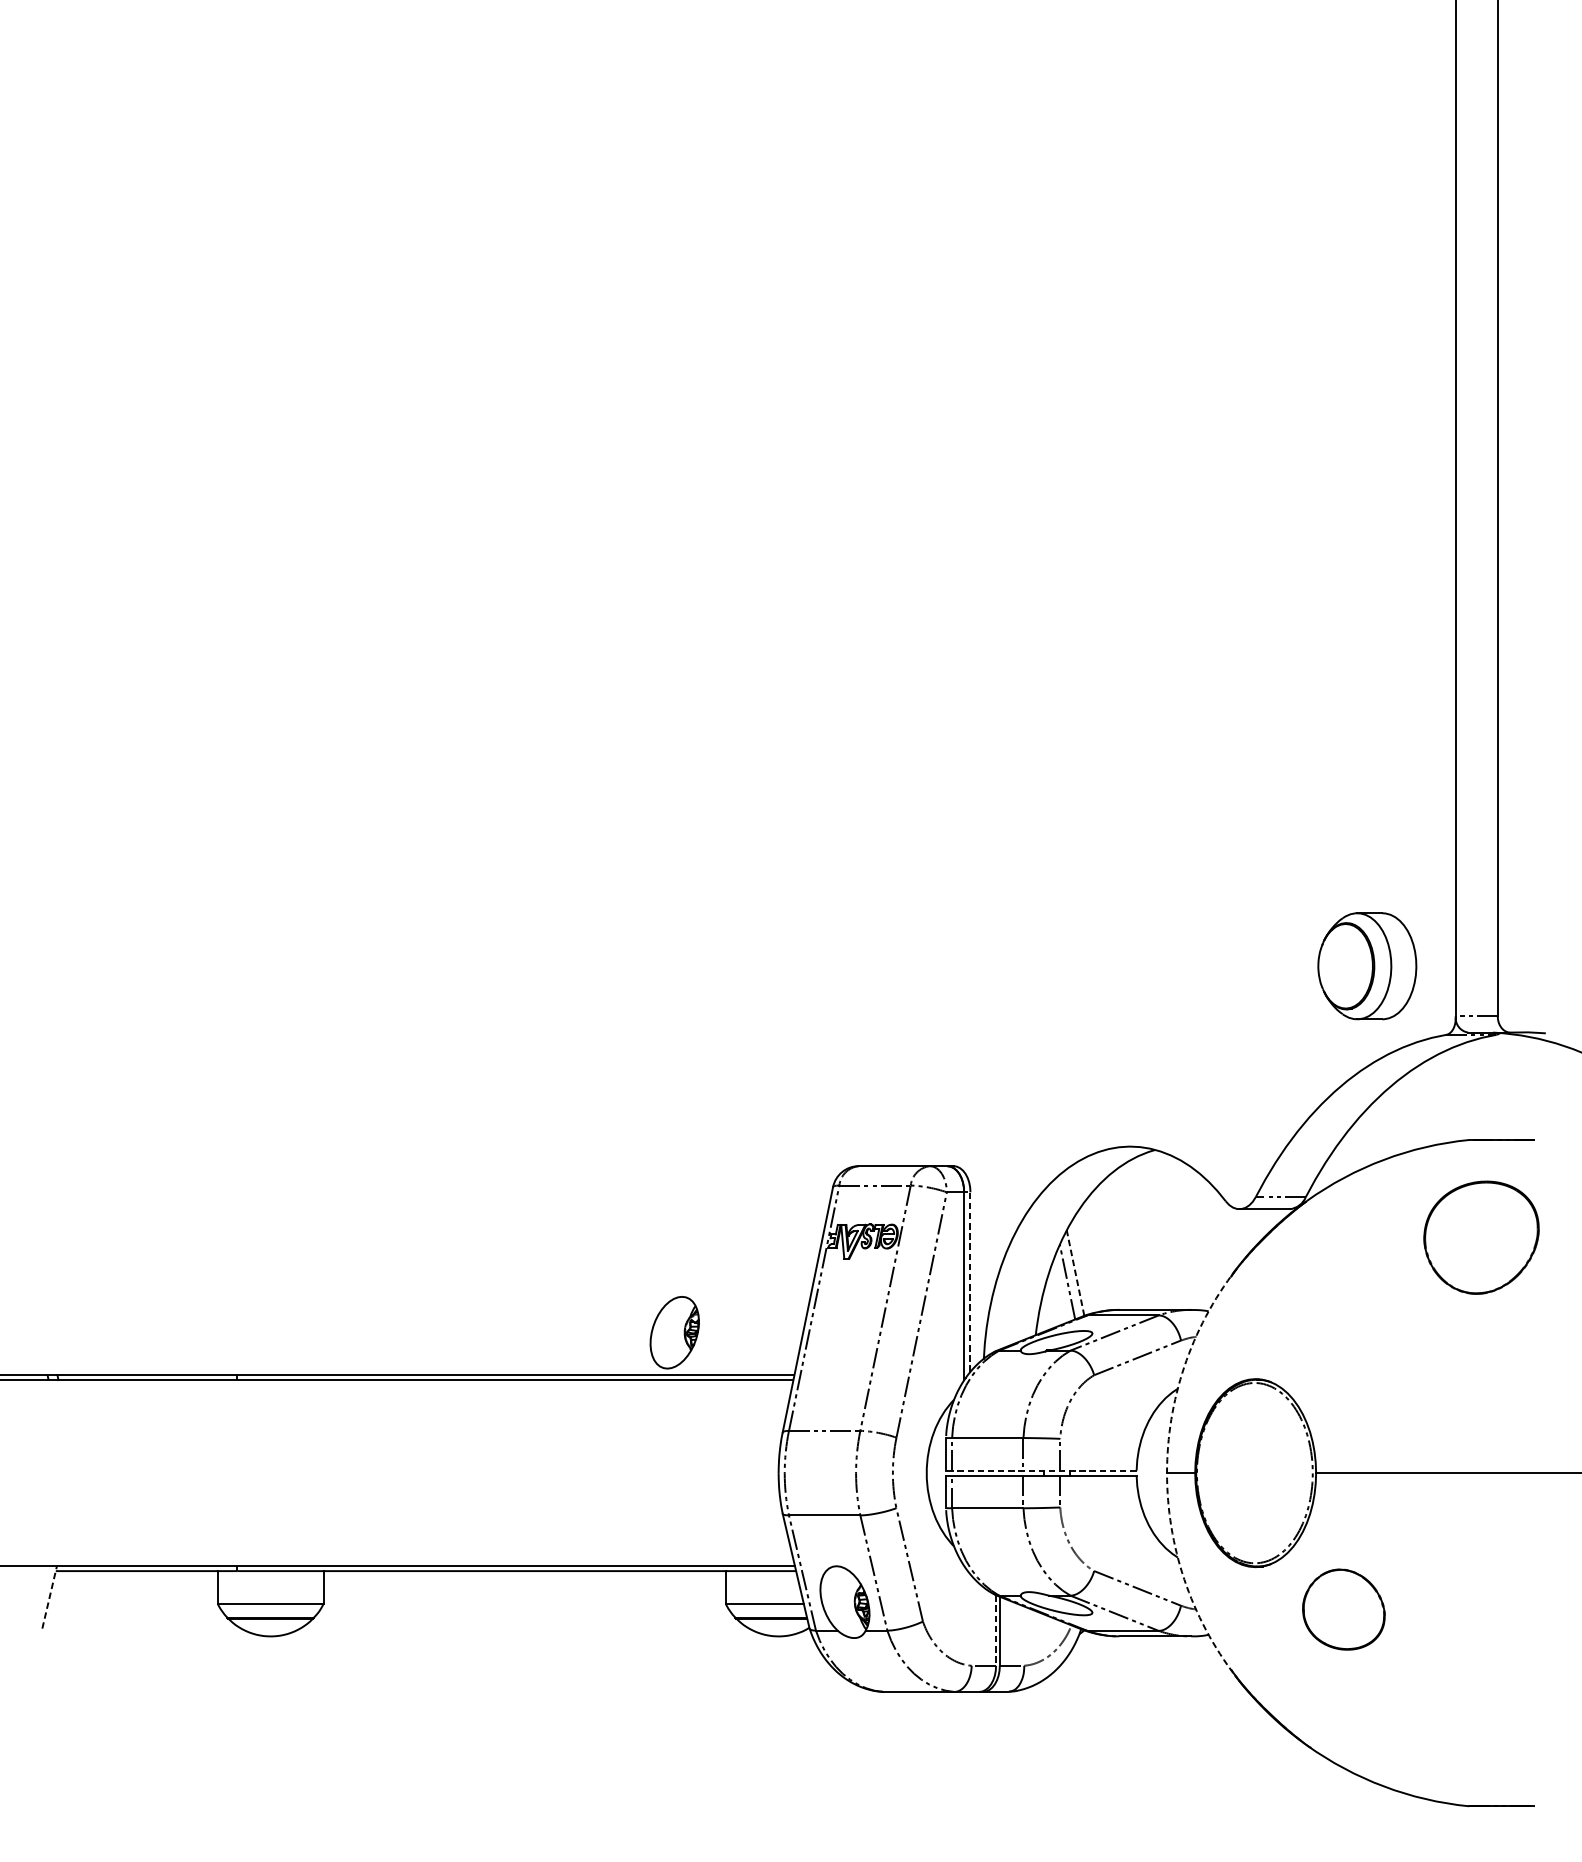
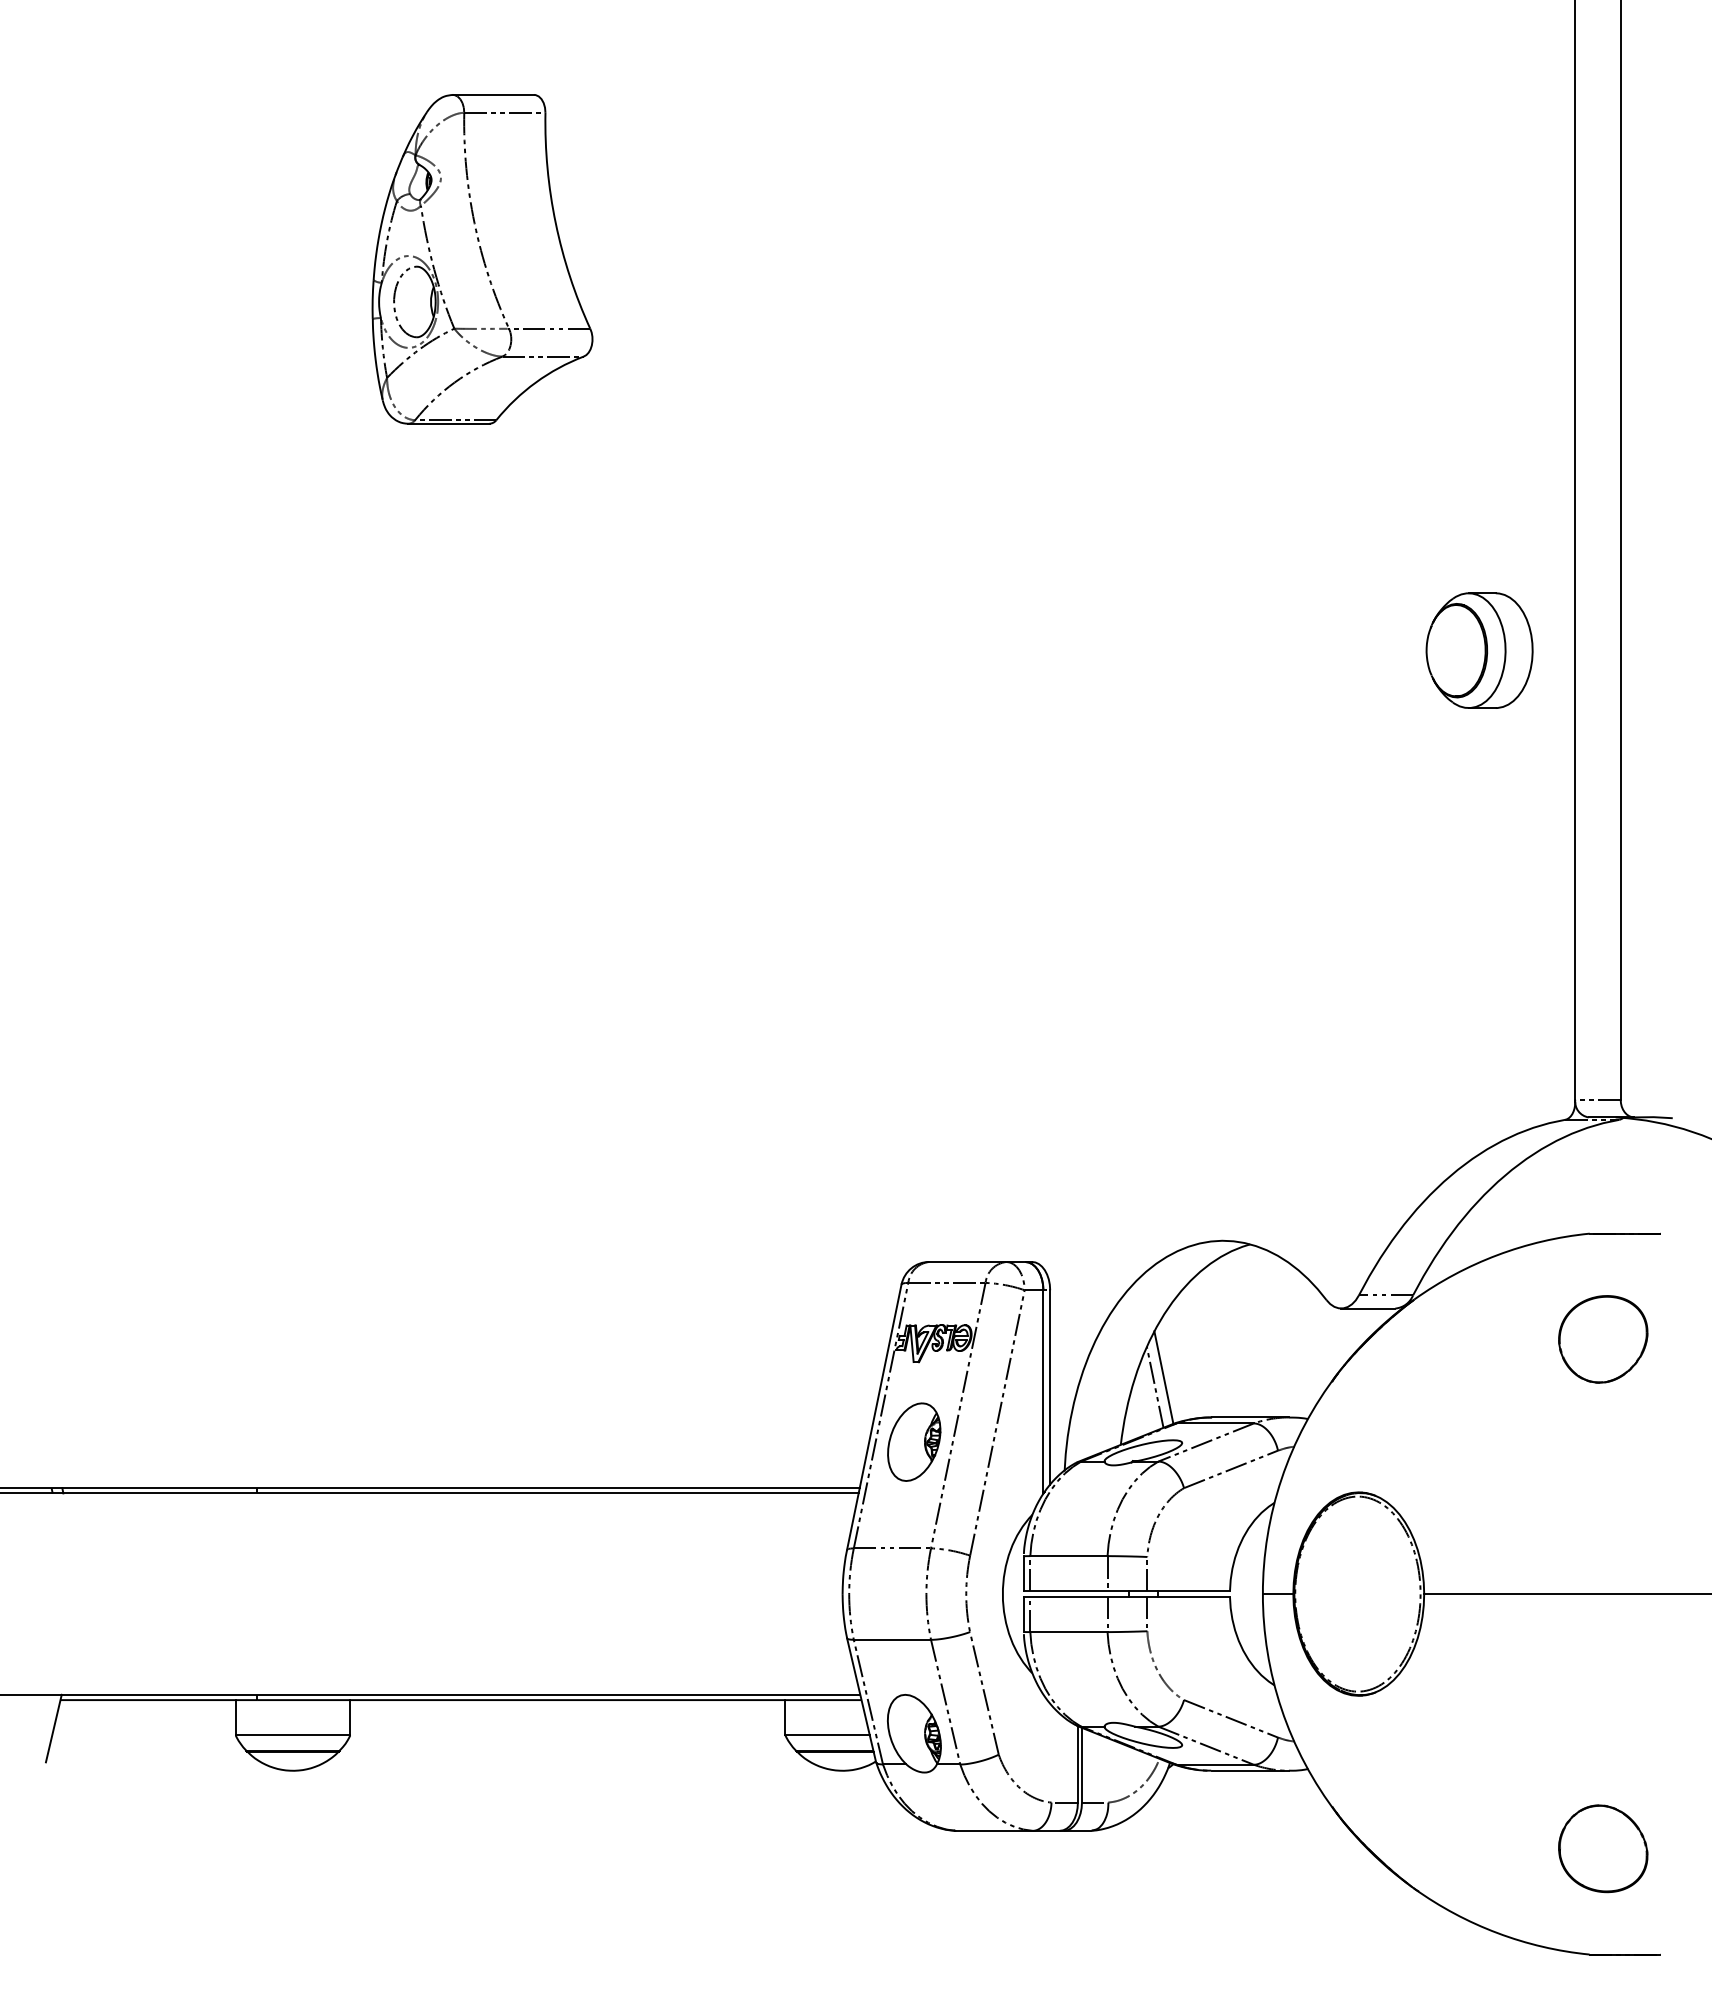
part: (445, 239) -> (482, 259), added
part: (1367, 966) -> (1479, 650), moved
part: (1481, 1237) -> (1603, 1339), size x0.71
line: (1075, 1272) -> (1163, 1377), dashed -> solid
line: (970, 1281) -> (1050, 1386), dashed -> solid
part: (675, 1332) -> (914, 1441), moved
line: (1040, 1470) -> (1126, 1591), dashed -> solid
arc: (1166, 1473) -> (1262, 1594), dashed -> solid
line: (49, 1597) -> (53, 1728), dashed -> solid
part: (1344, 1609) -> (1603, 1848), moved
line: (995, 1630) -> (1077, 1764), dashed -> solid

